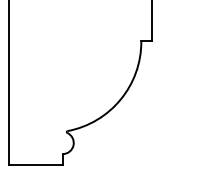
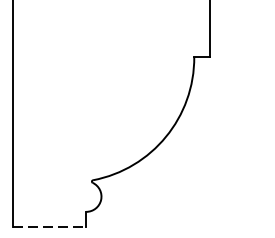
line: (35, 165) -> (48, 227), solid -> dashed

